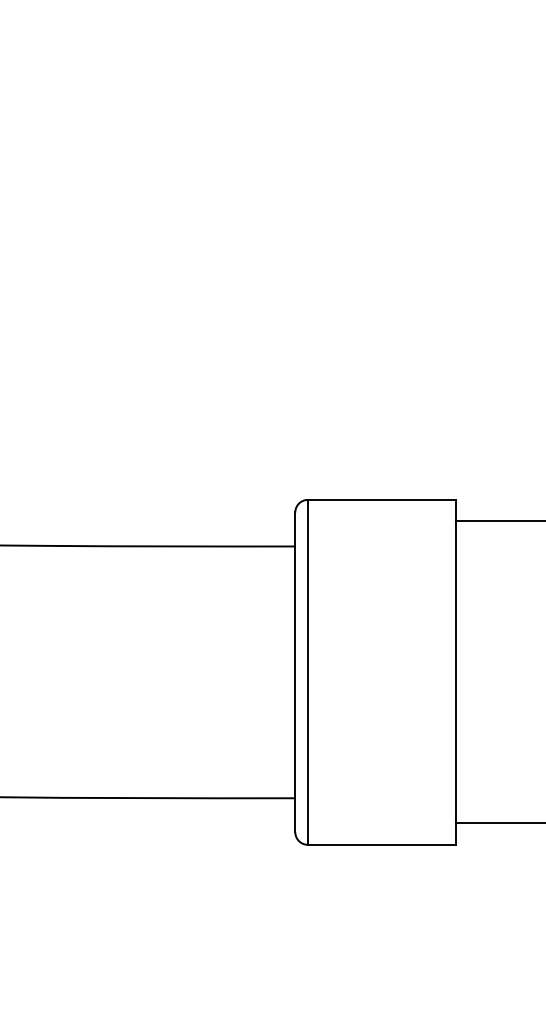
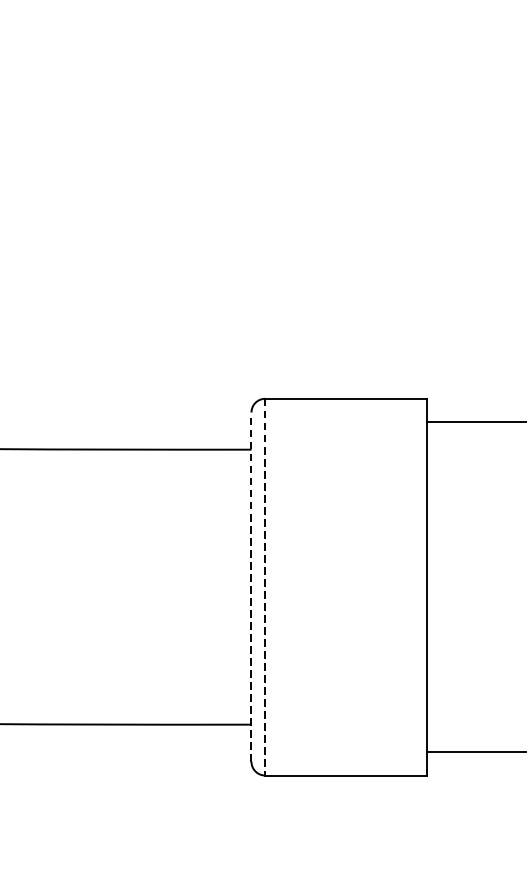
line: (295, 672) -> (251, 587), solid -> dashed
line: (307, 672) -> (264, 587), solid -> dashed

